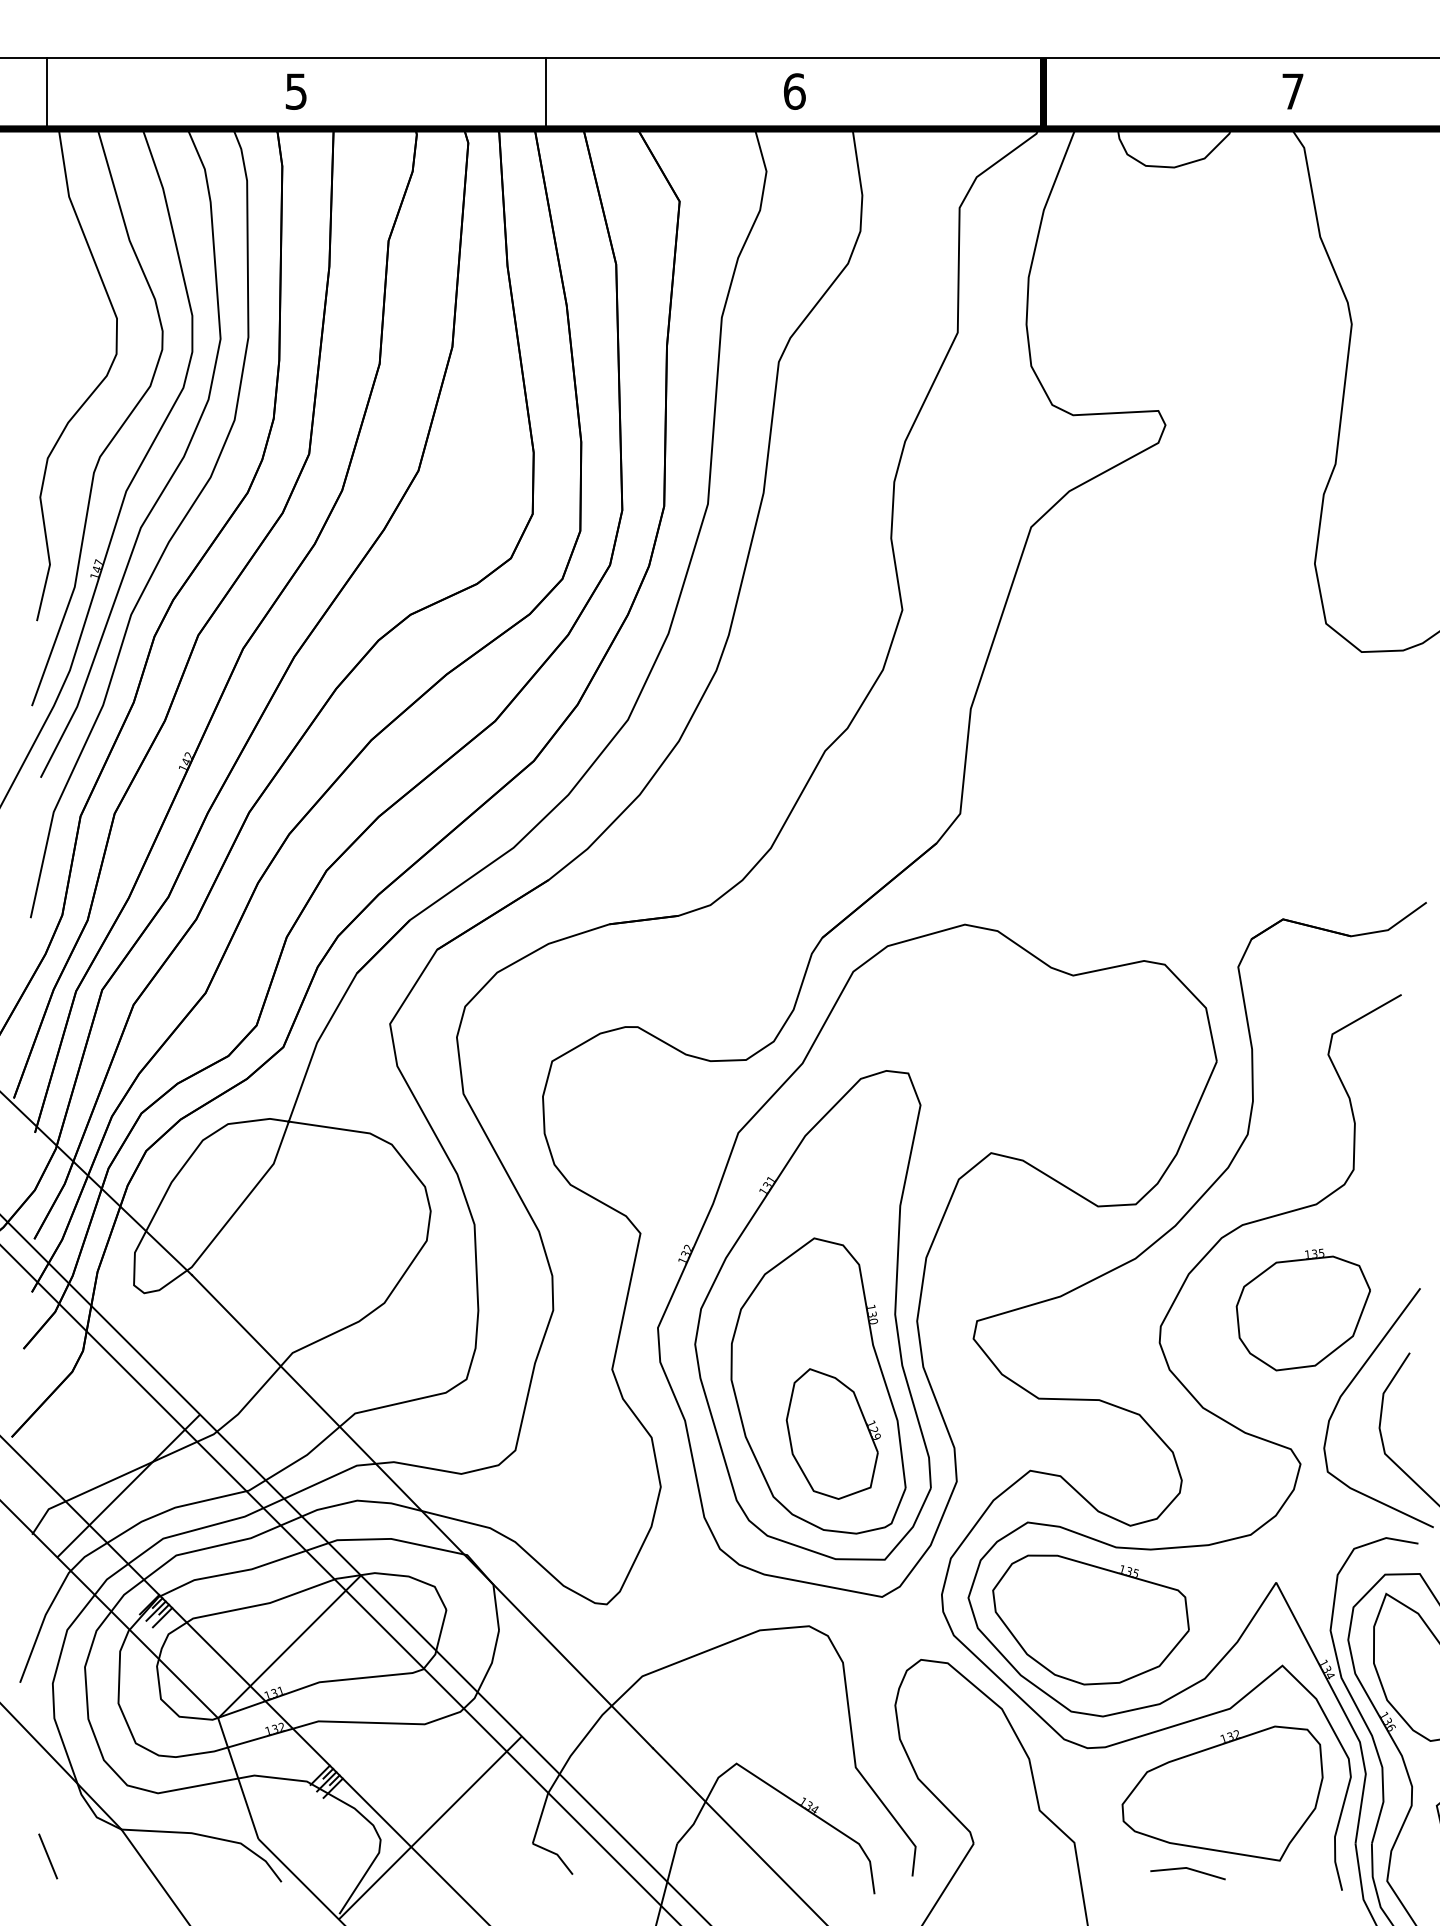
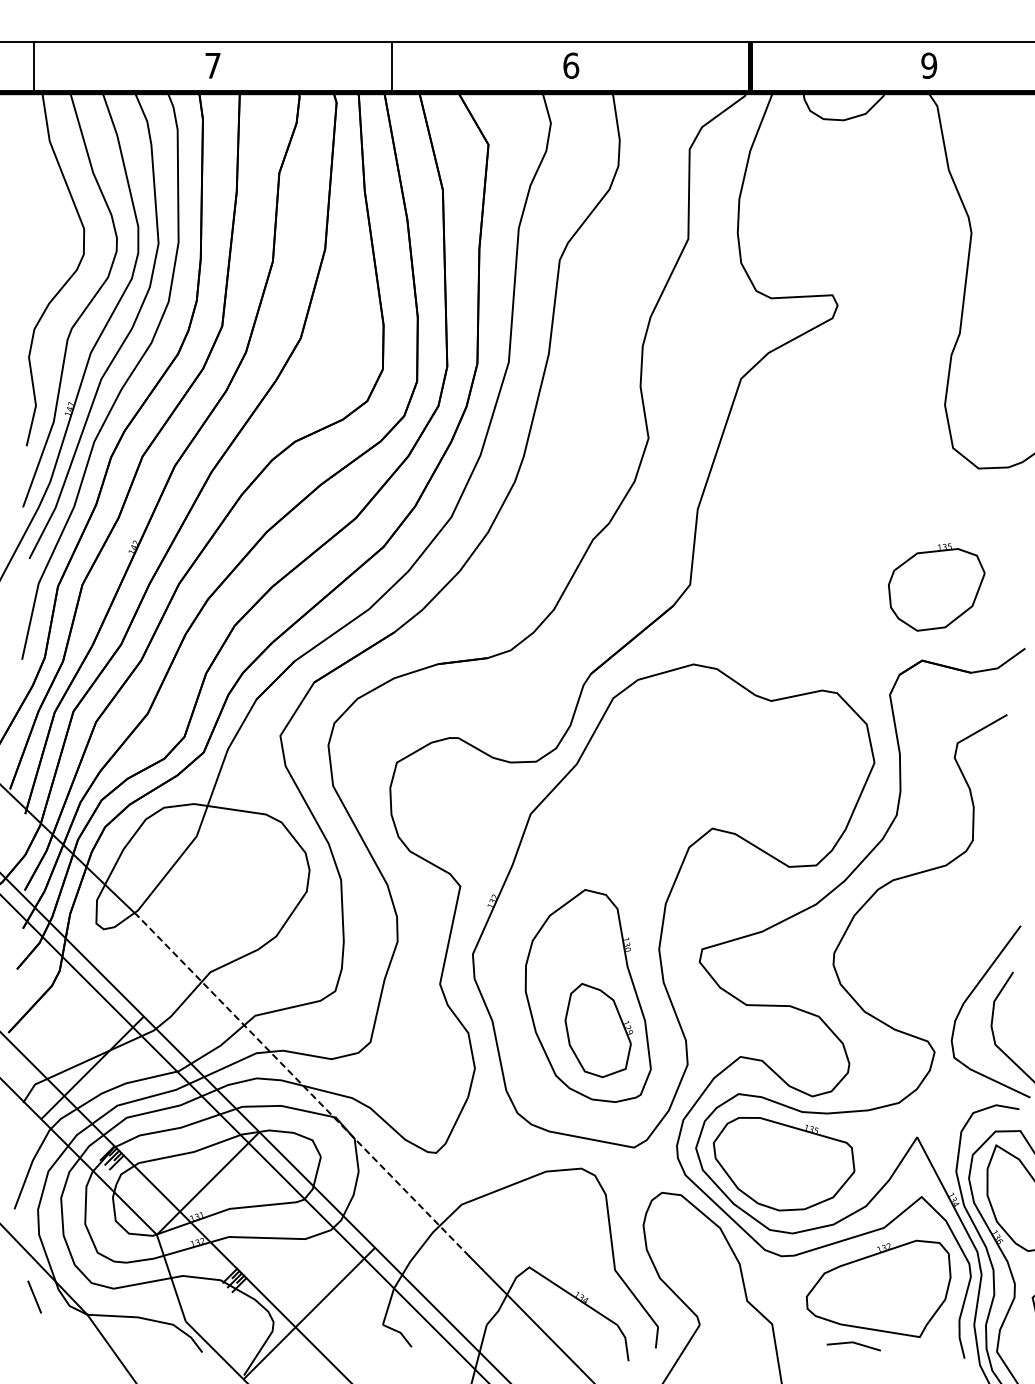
text: (295, 91) -> (212, 65), 5 -> 7
text: (1293, 91) -> (929, 65), 7 -> 9
part: (1303, 1310) -> (936, 587), moved
part: (811, 1314) -> (583, 944), removed
line: (422, 1510) -> (303, 1085), solid -> dashed
line: (47, 1855) -> (34, 1296), moved

